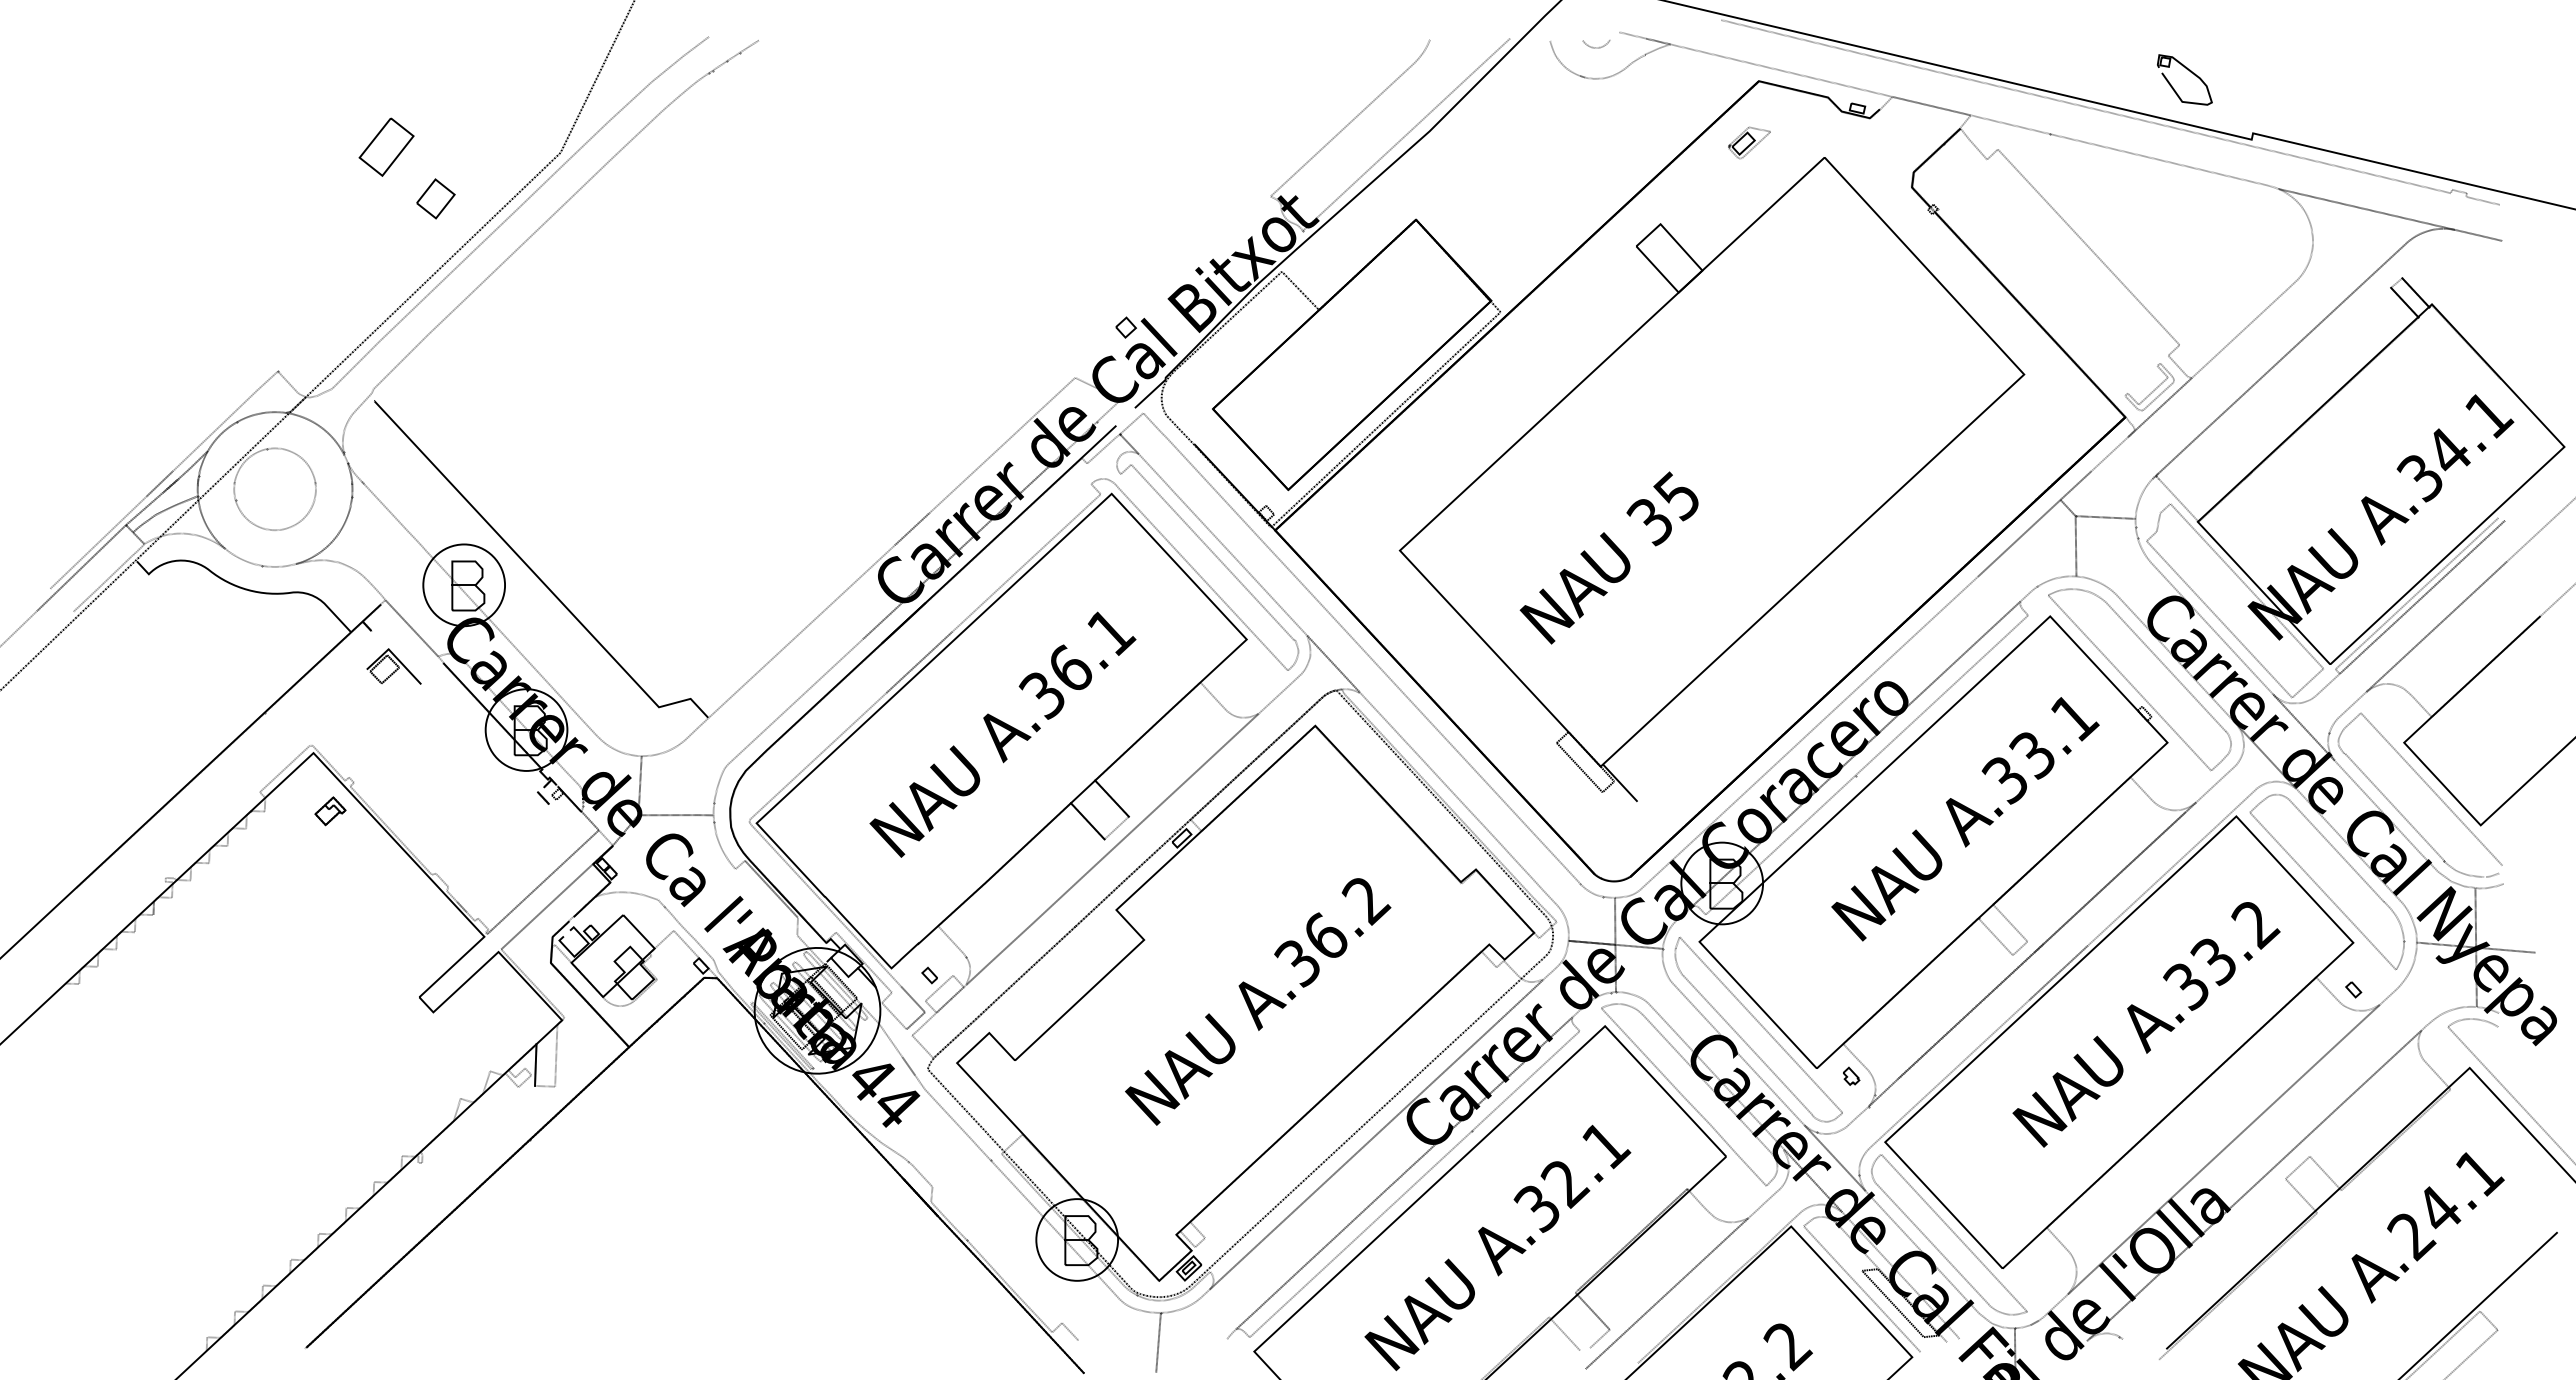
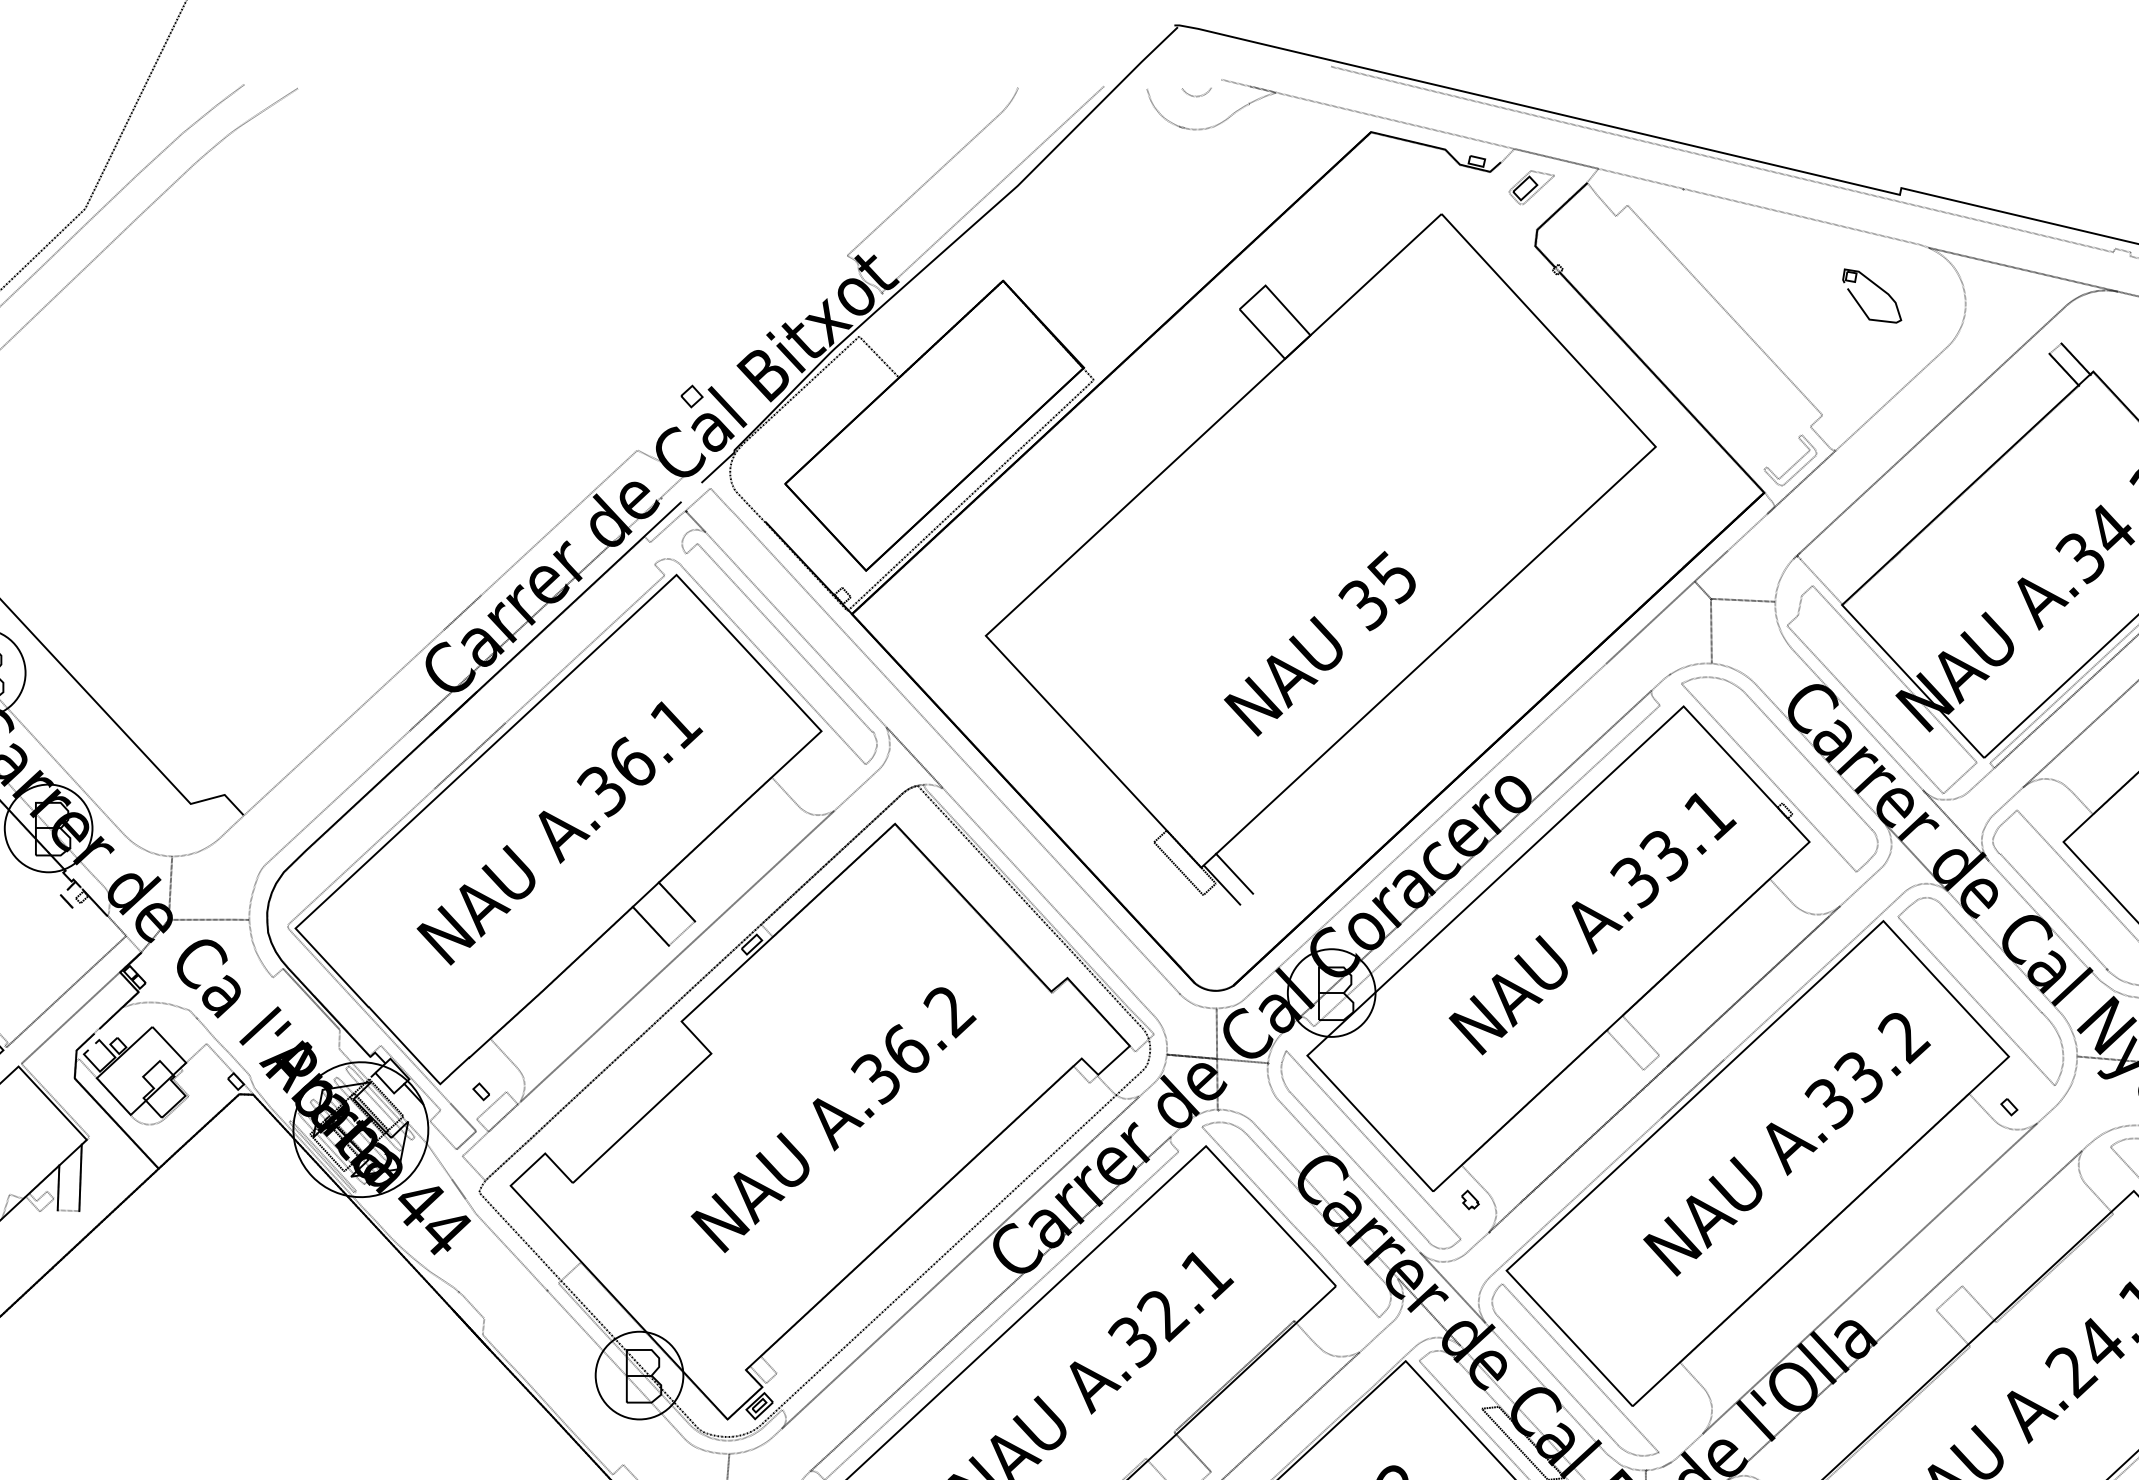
part: (2190, 72) -> (1878, 288), moved
part: (1749, 142) -> (1531, 187), moved
text: (1608, 557) -> (1319, 643), moved
line: (1631, 771) -> (1234, 872), added
line: (556, 1055) -> (80, 1177), added

